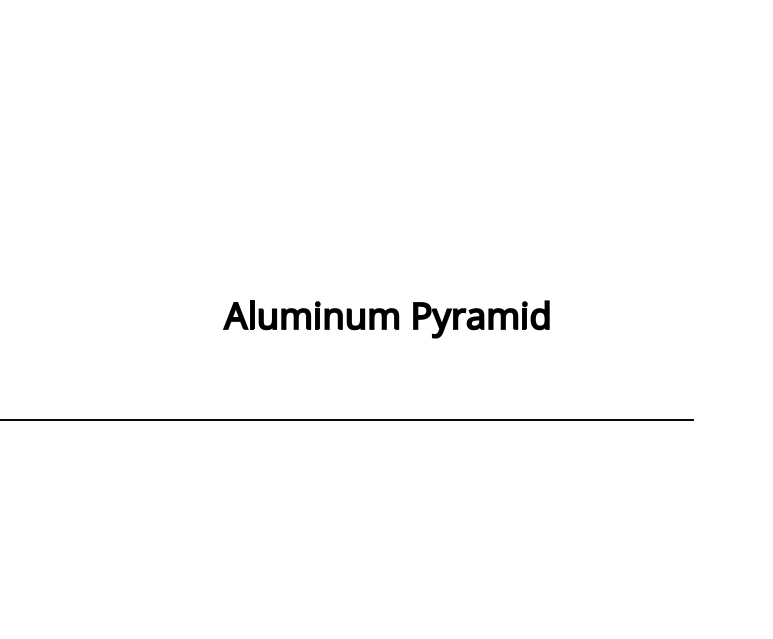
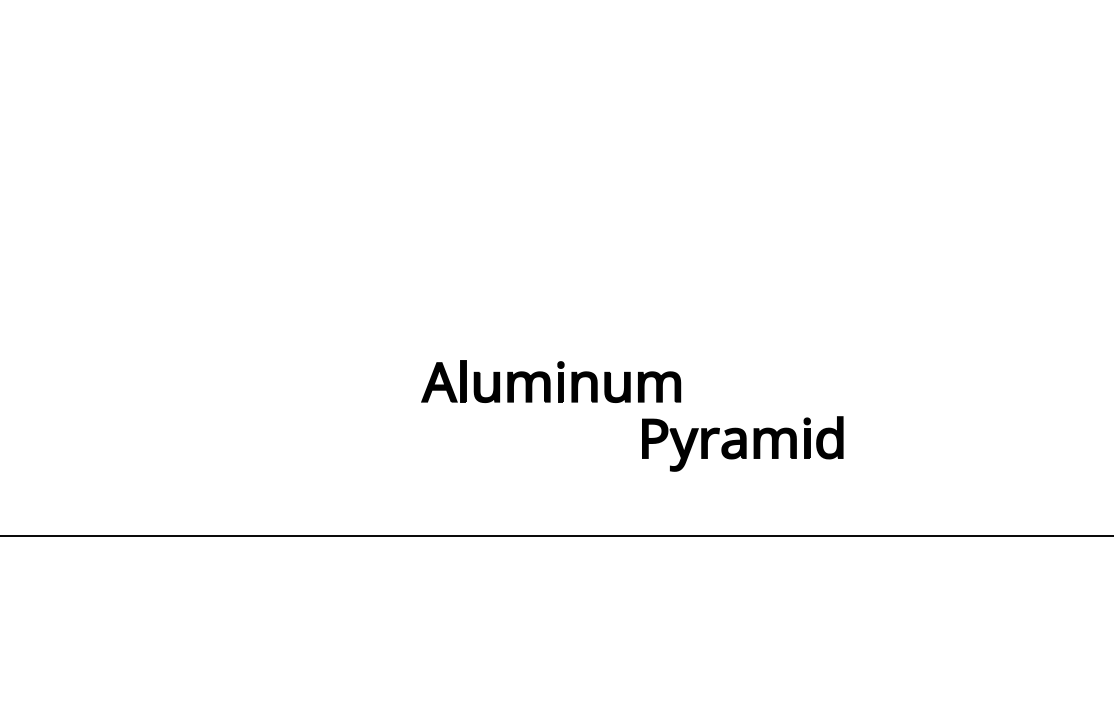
part: (481, 319) -> (742, 444), moved

